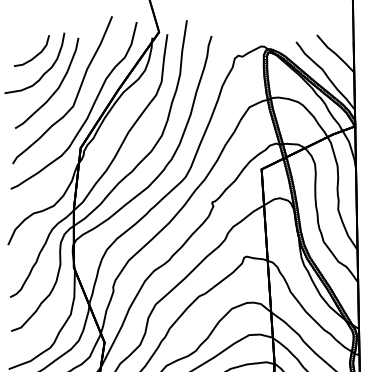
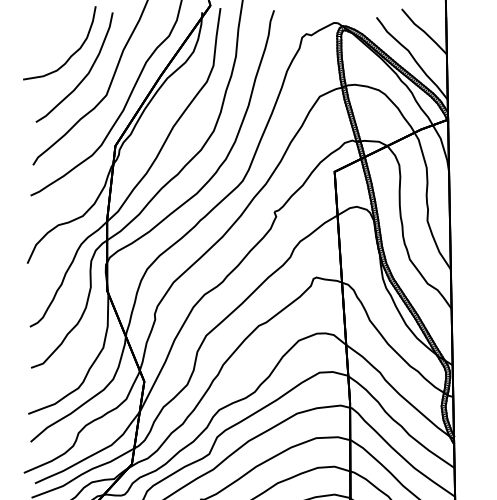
part: (34, 56) -> (59, 34), removed

